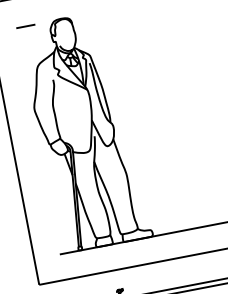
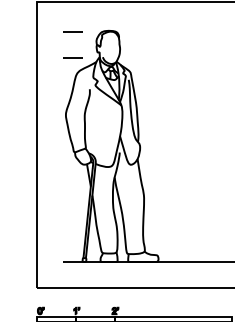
line: (30, 51) -> (72, 57), added

